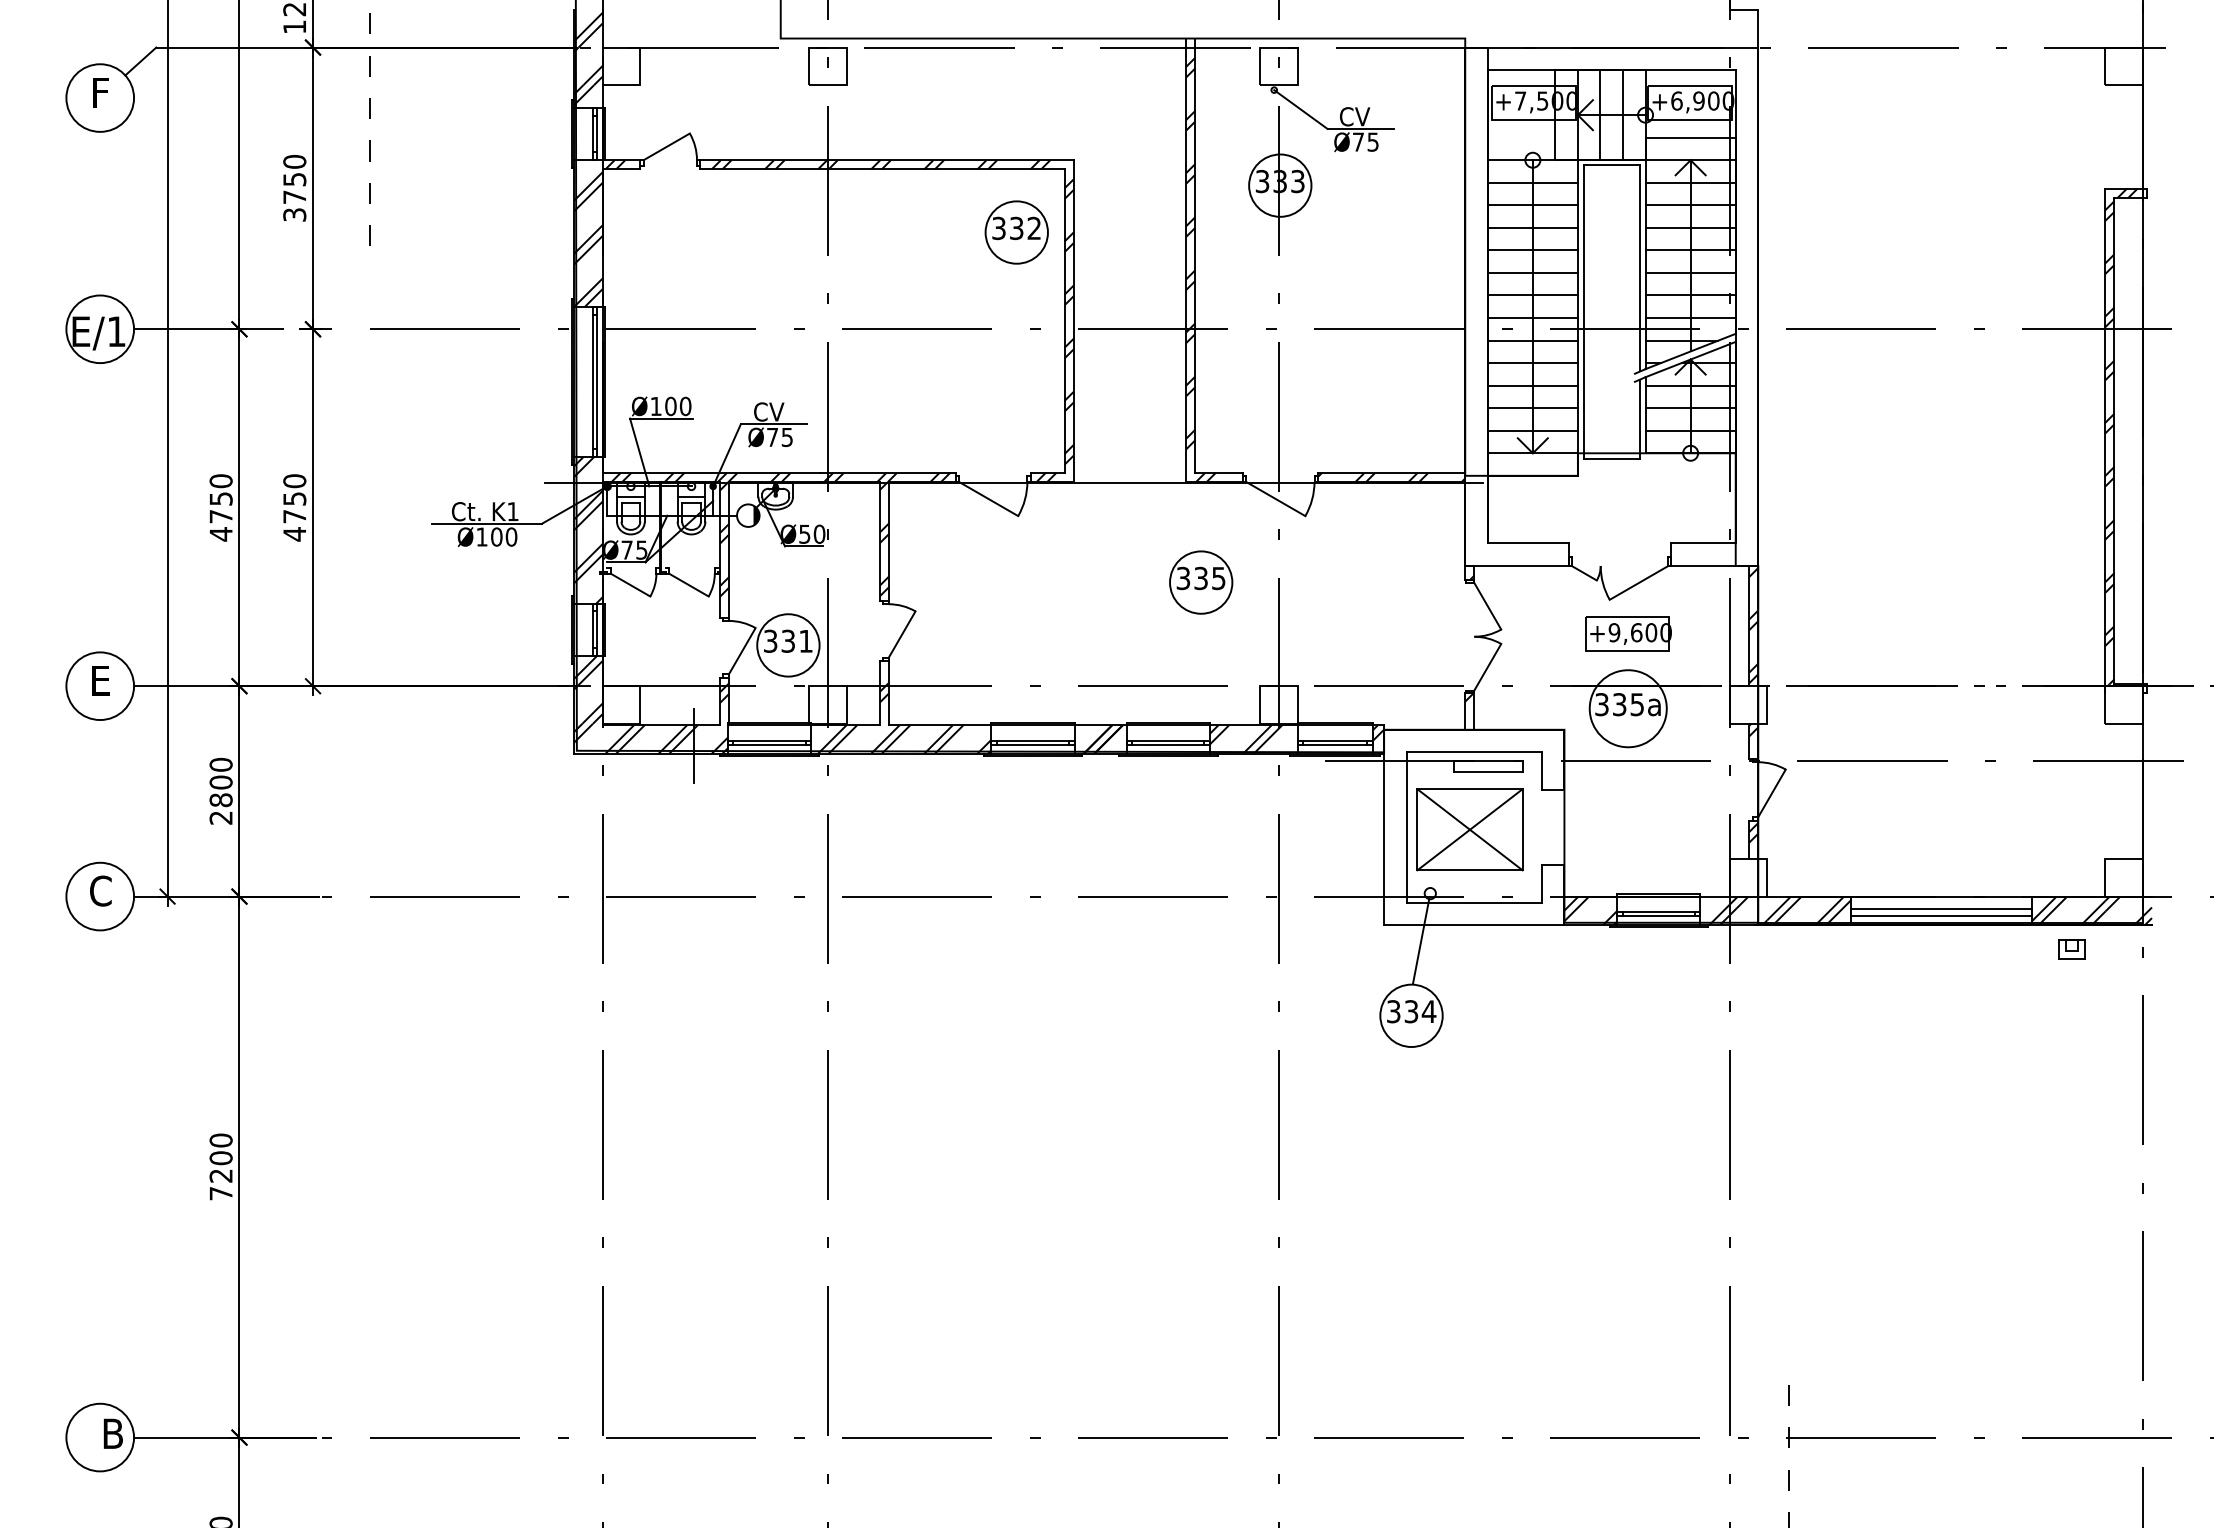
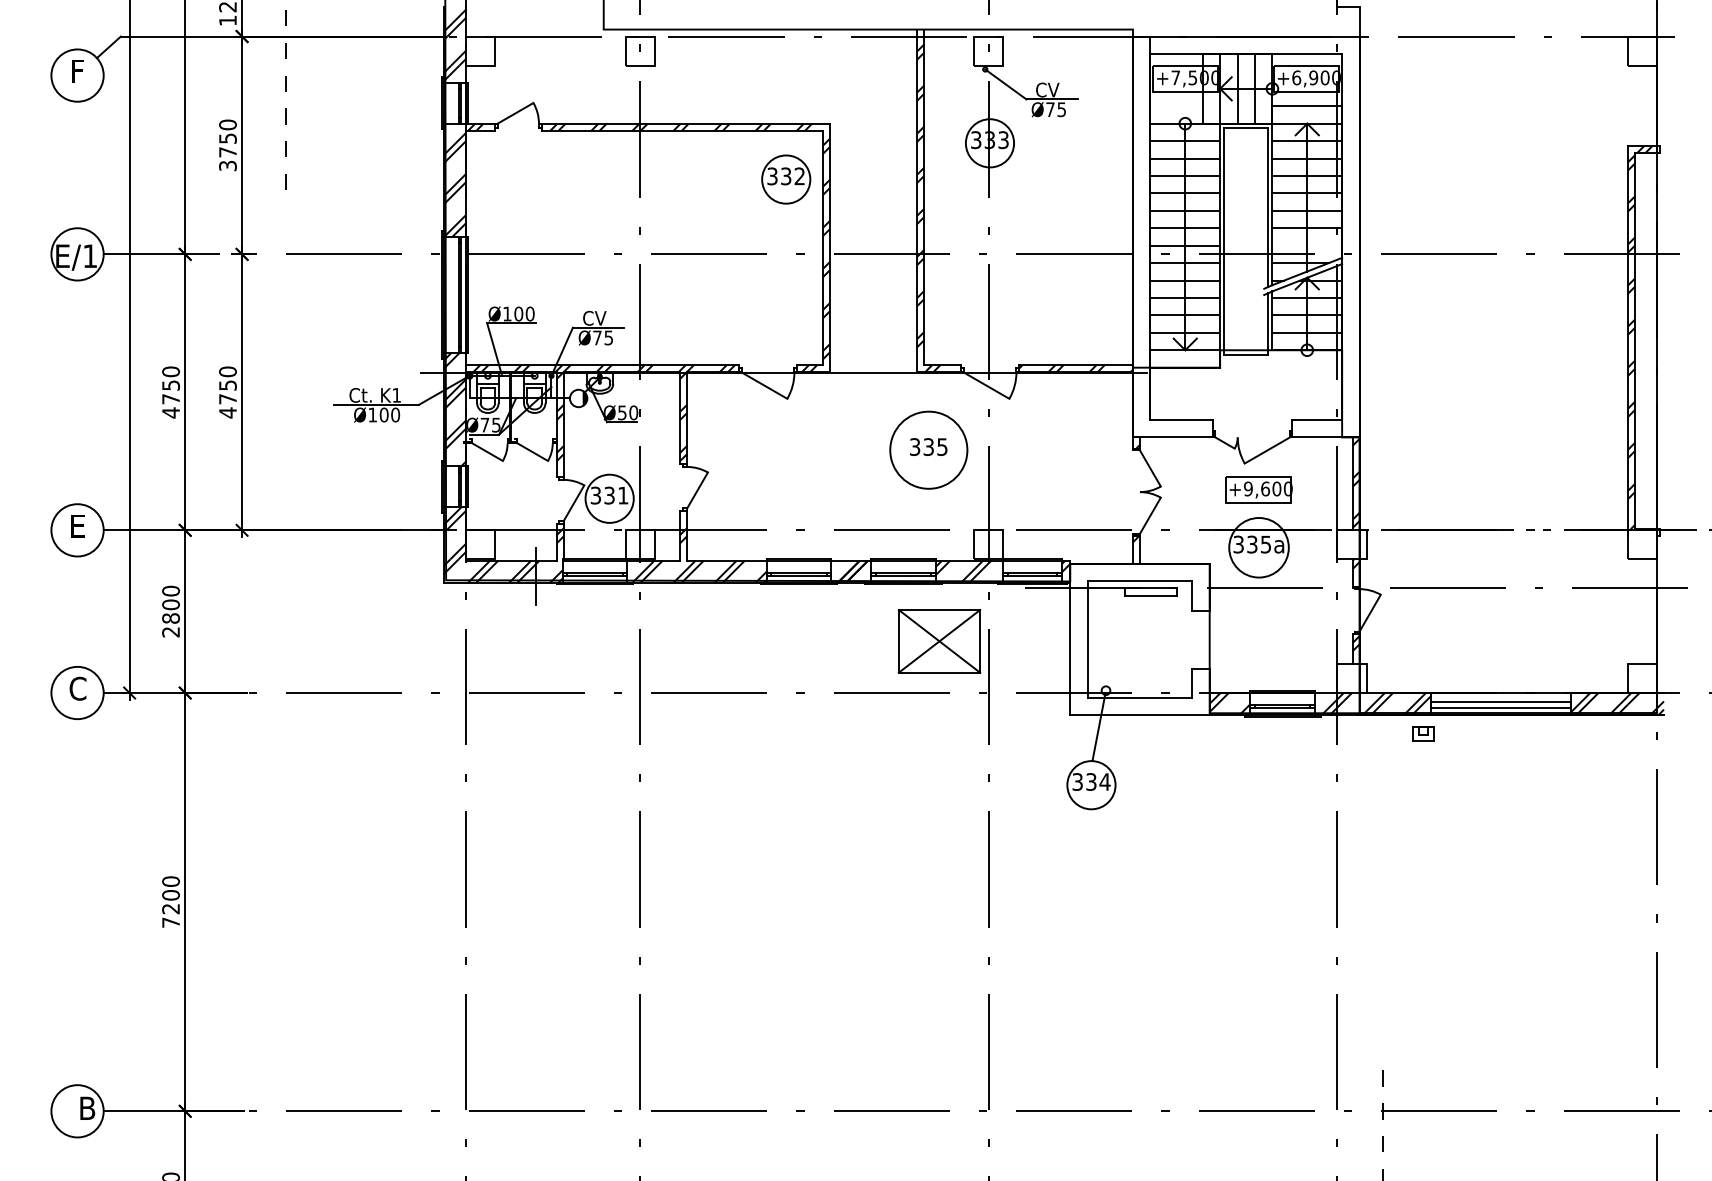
line: (1690, 318) -> (1307, 246), removed
circle: (1201, 582) -> (929, 450), size x1.6
part: (1469, 829) -> (939, 641), moved
part: (2071, 949) -> (1423, 733), moved

